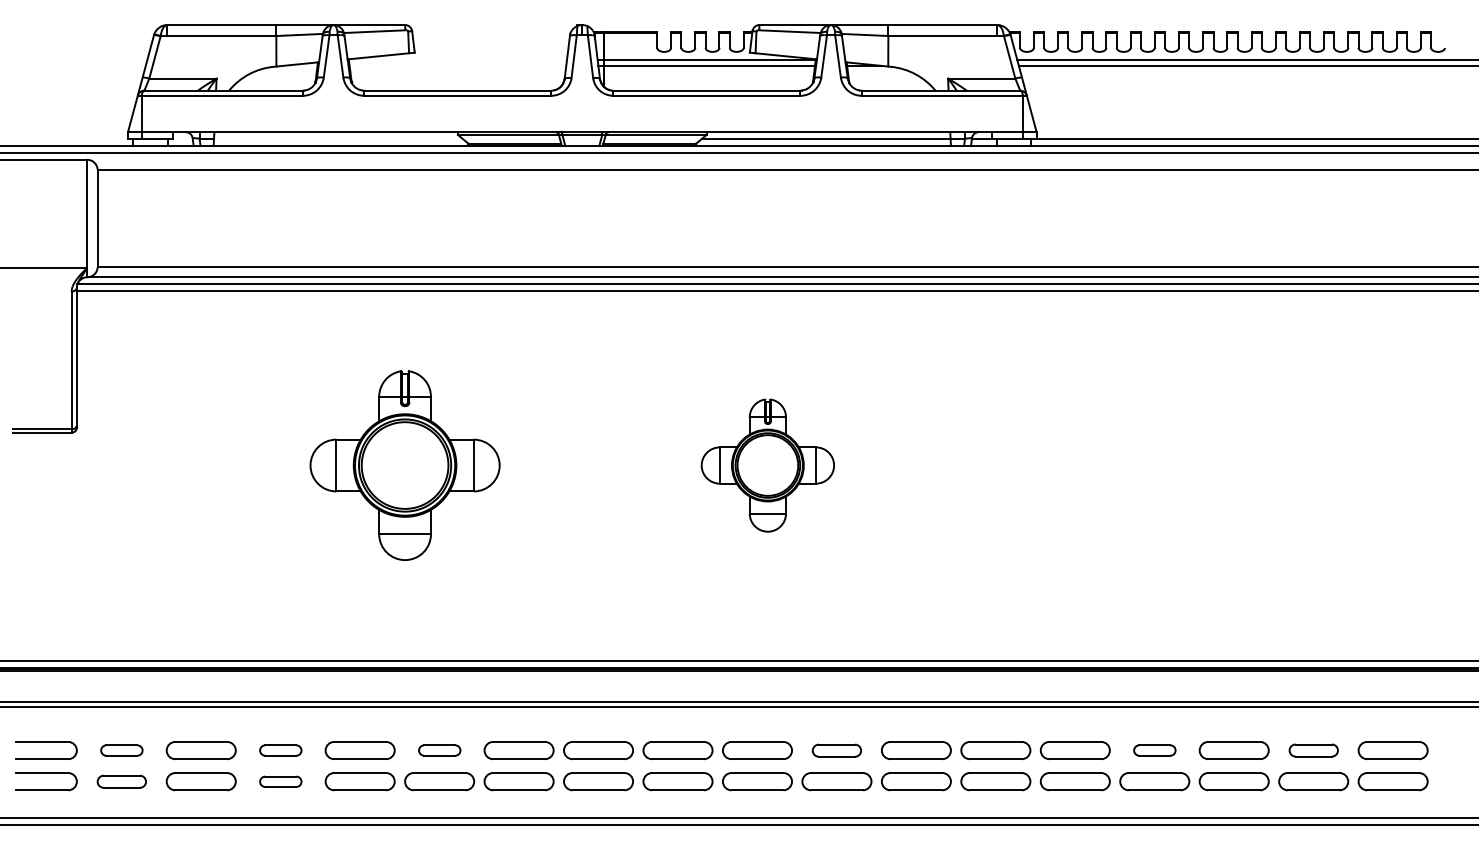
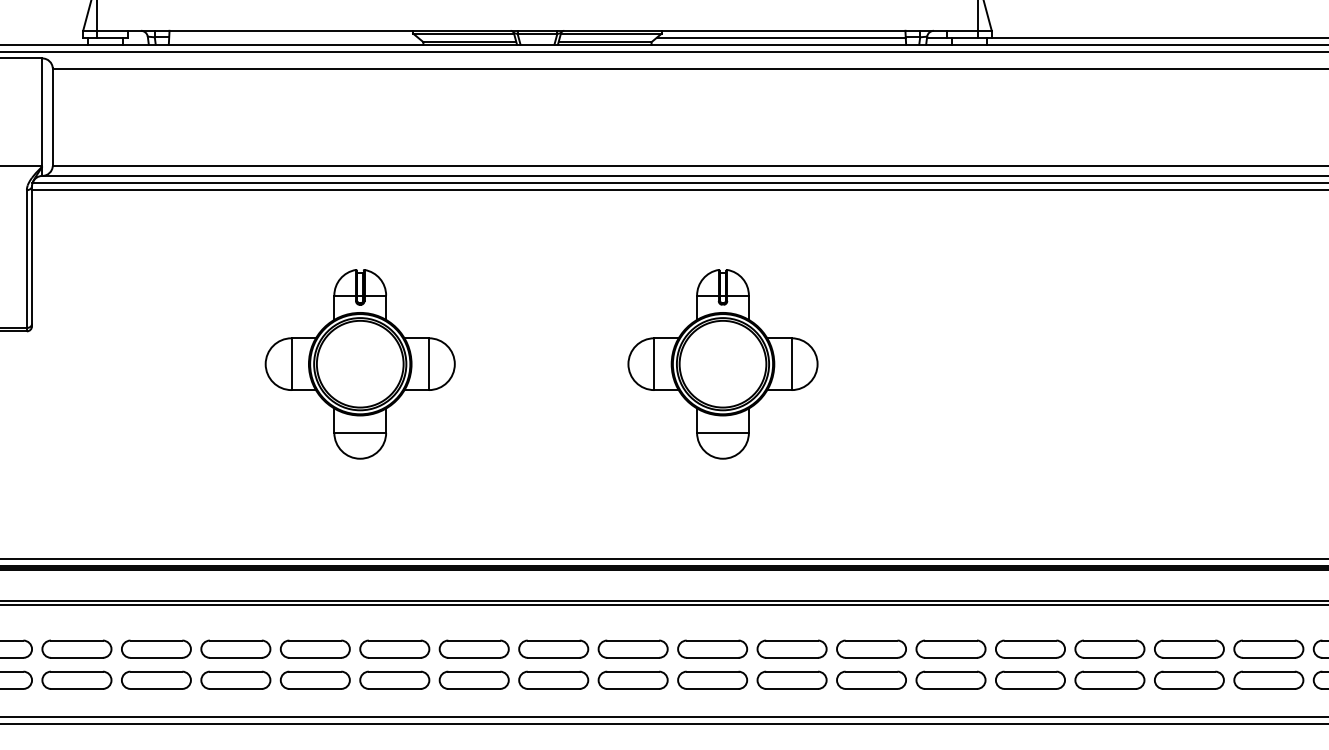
part: (767, 465) -> (722, 364), size x1.43
part: (121, 750) -> (76, 649), size x1.67
part: (280, 750) -> (235, 649), size x1.67
part: (439, 750) -> (394, 649), size x1.67
part: (836, 750) -> (791, 649), size x1.43
part: (1154, 750) -> (1109, 649), size x1.67
part: (1313, 750) -> (1268, 649), size x1.43
part: (121, 781) -> (76, 680), size x1.43
part: (280, 781) -> (235, 680), size x1.67

